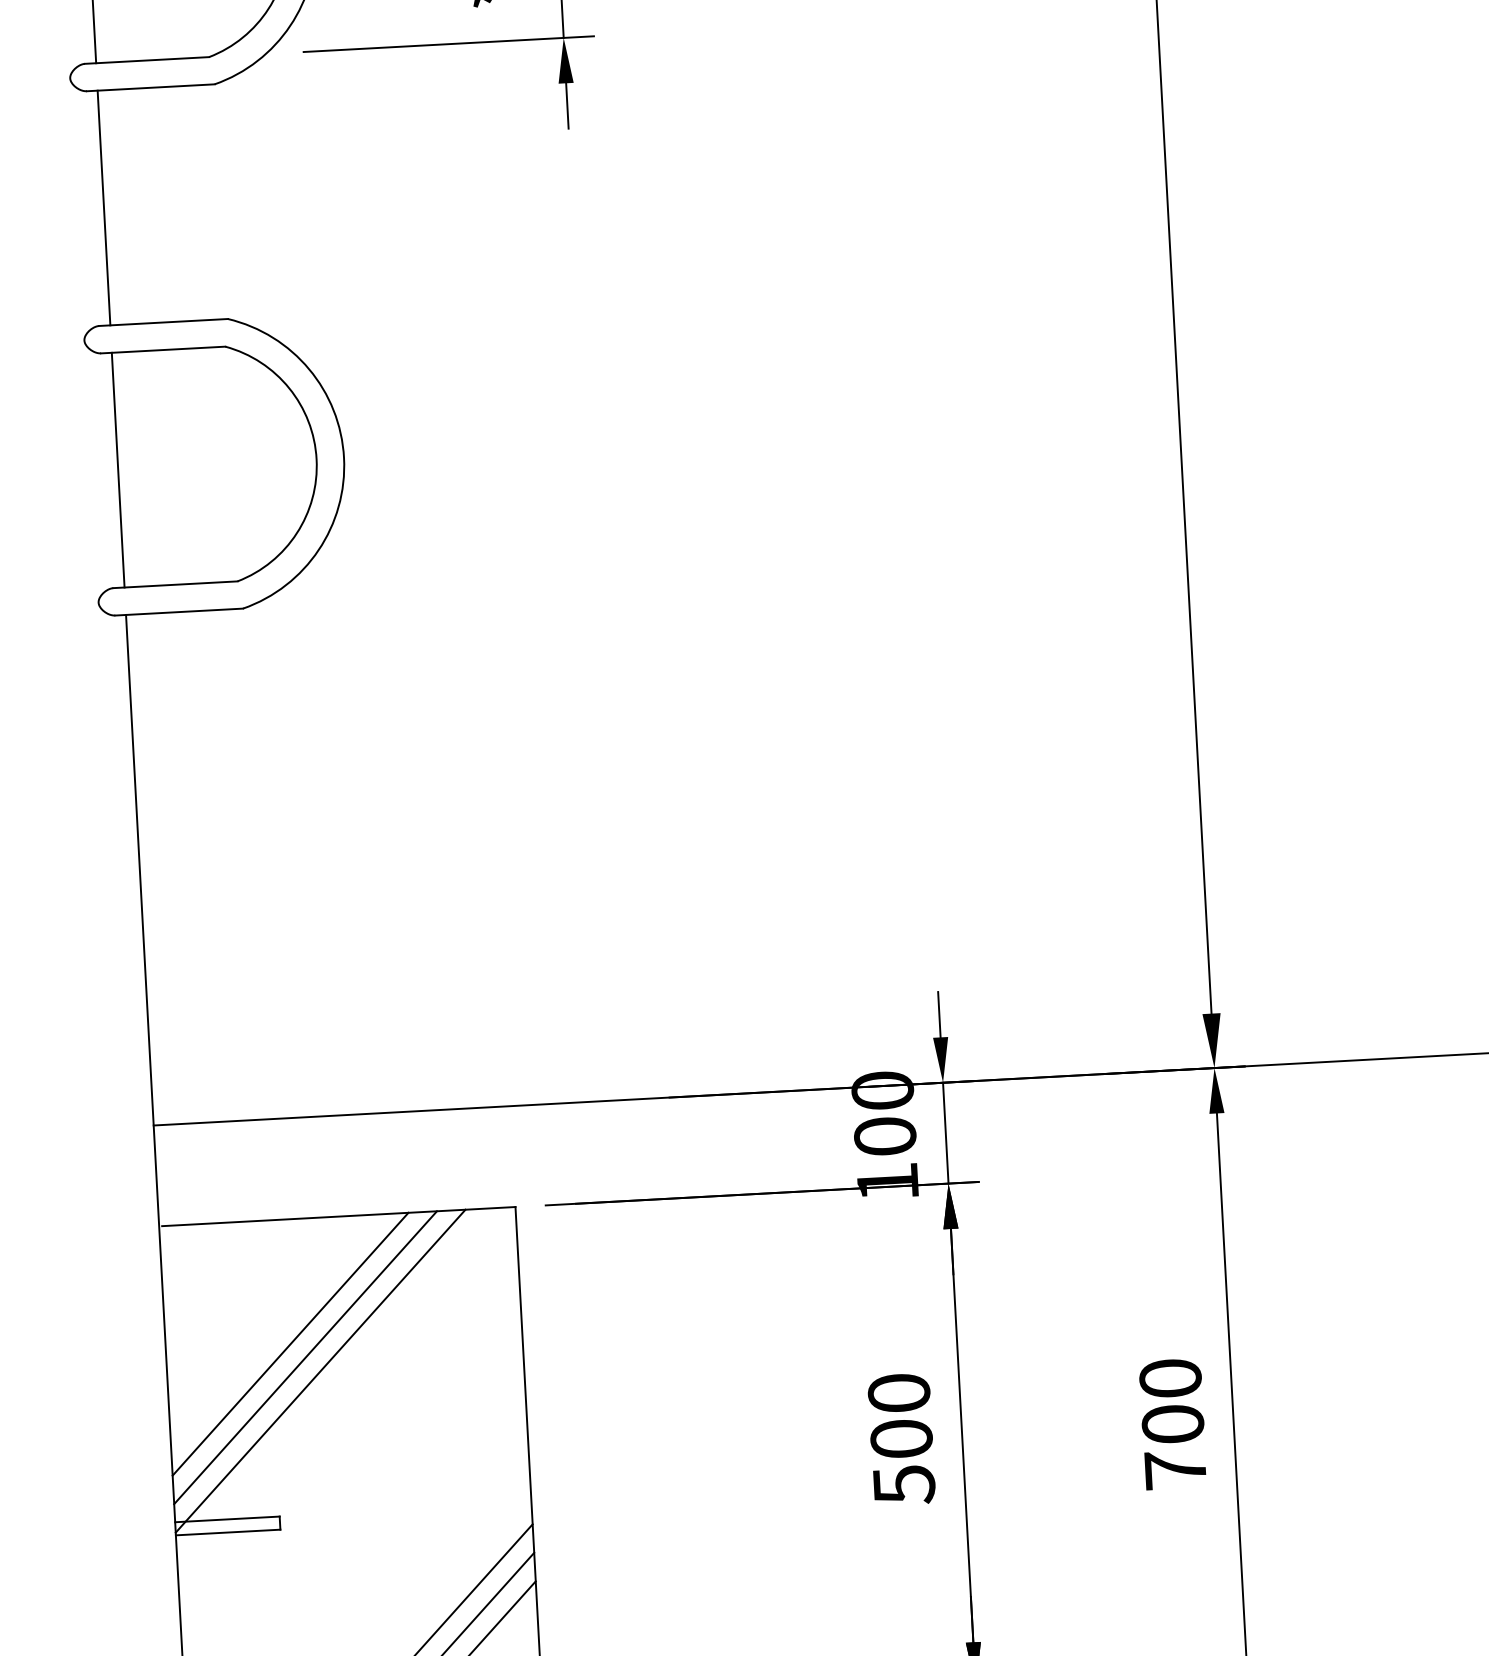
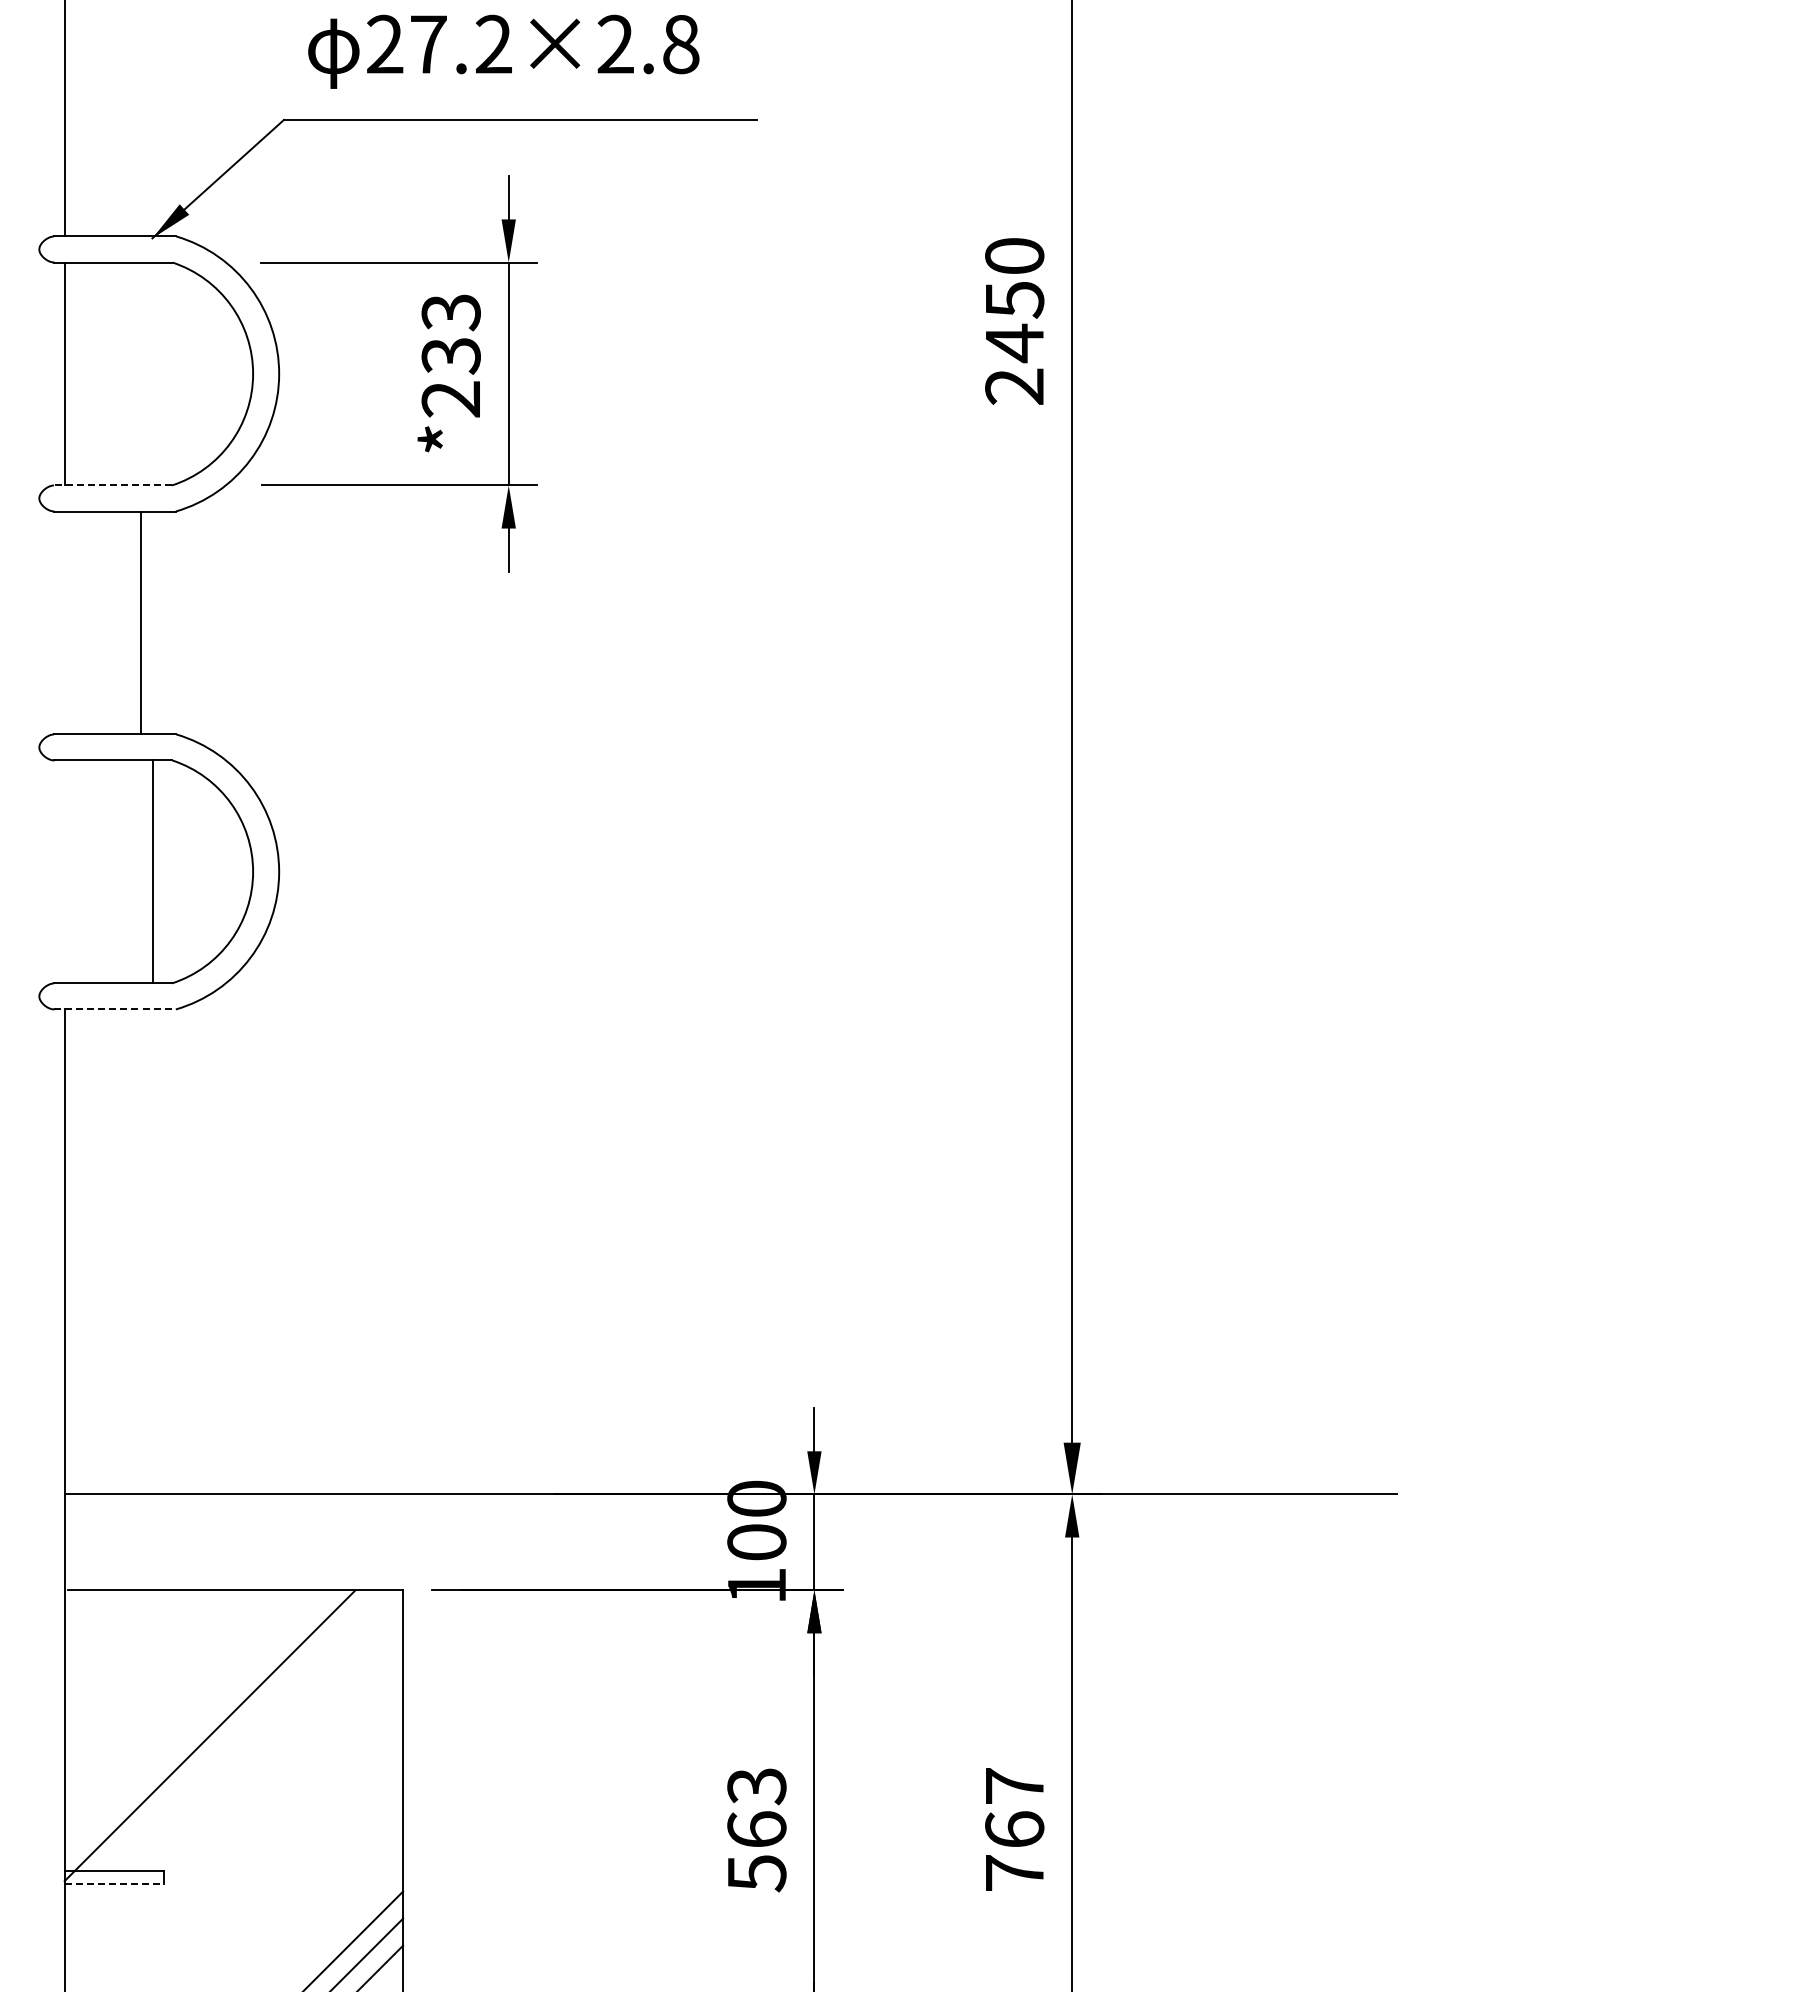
line: (147, 60) -> (113, 485), solid -> dashed
line: (103, 207) -> (140, 622), moved
line: (117, 469) -> (152, 871), moved
line: (179, 612) -> (115, 1009), solid -> dashed
line: (289, 1344) -> (182, 1708), removed
line: (305, 1358) -> (196, 1722), removed
text: (1171, 1401) -> (1014, 1807), 700 -> 767
text: (899, 1415) -> (756, 1807), 500 -> 563
line: (228, 1532) -> (114, 1883), solid -> dashed

